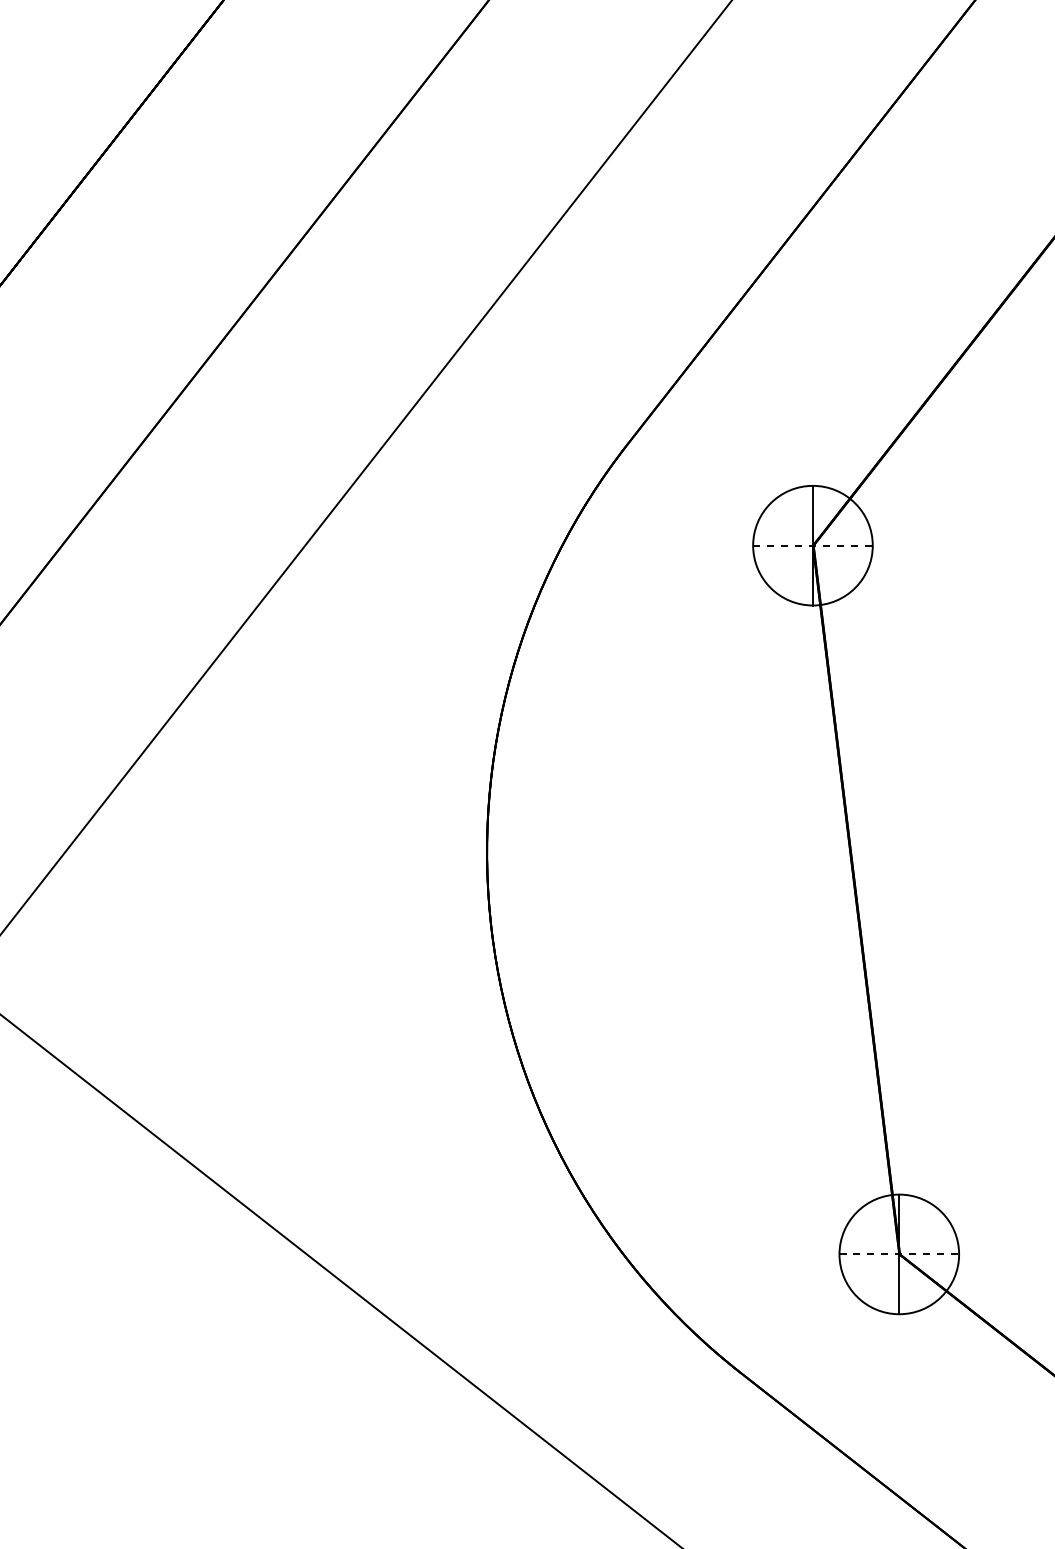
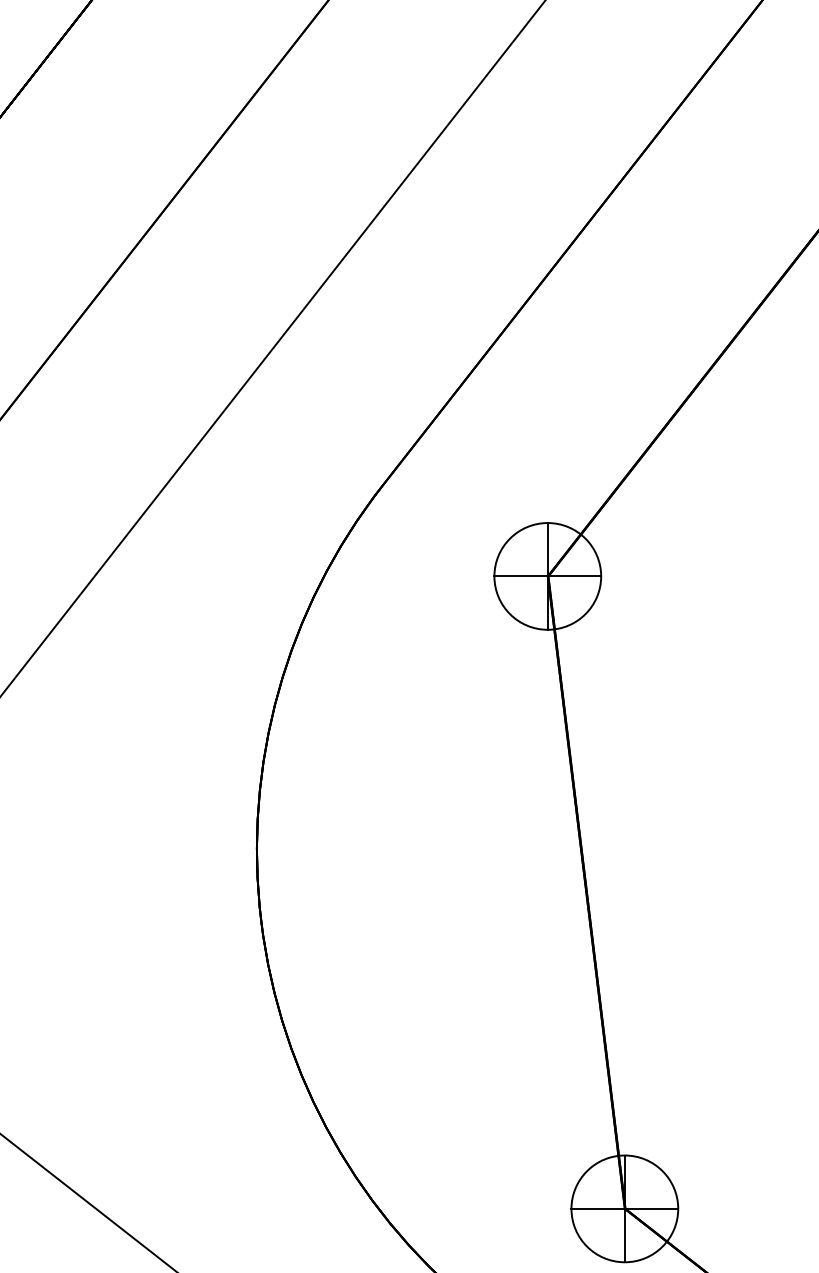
line: (812, 545) -> (547, 576), dashed -> solid
line: (899, 1254) -> (625, 1208), dashed -> solid

